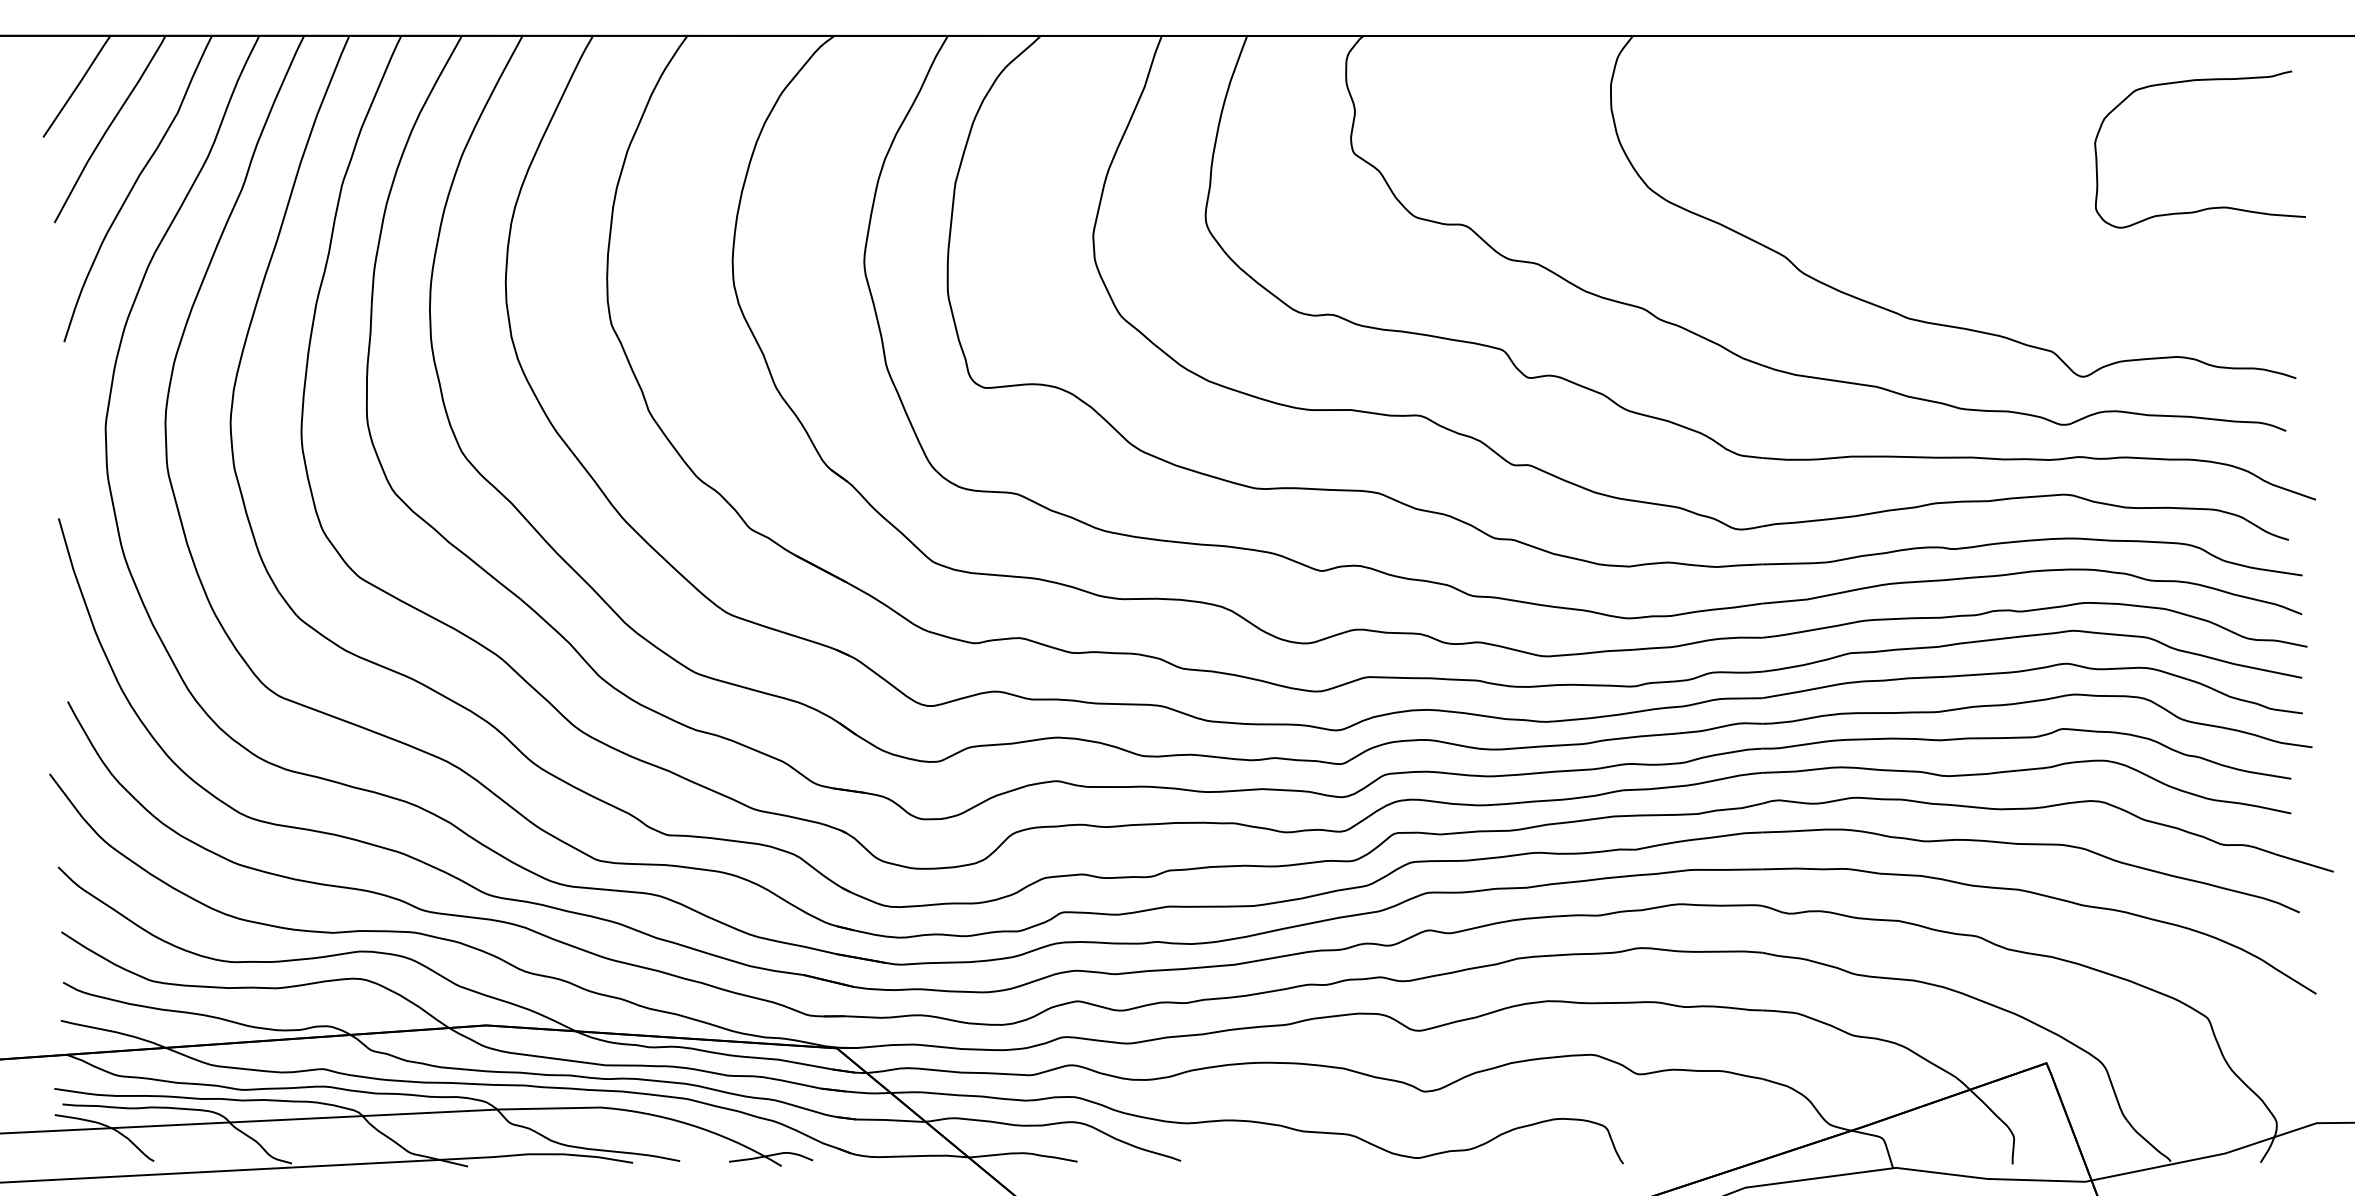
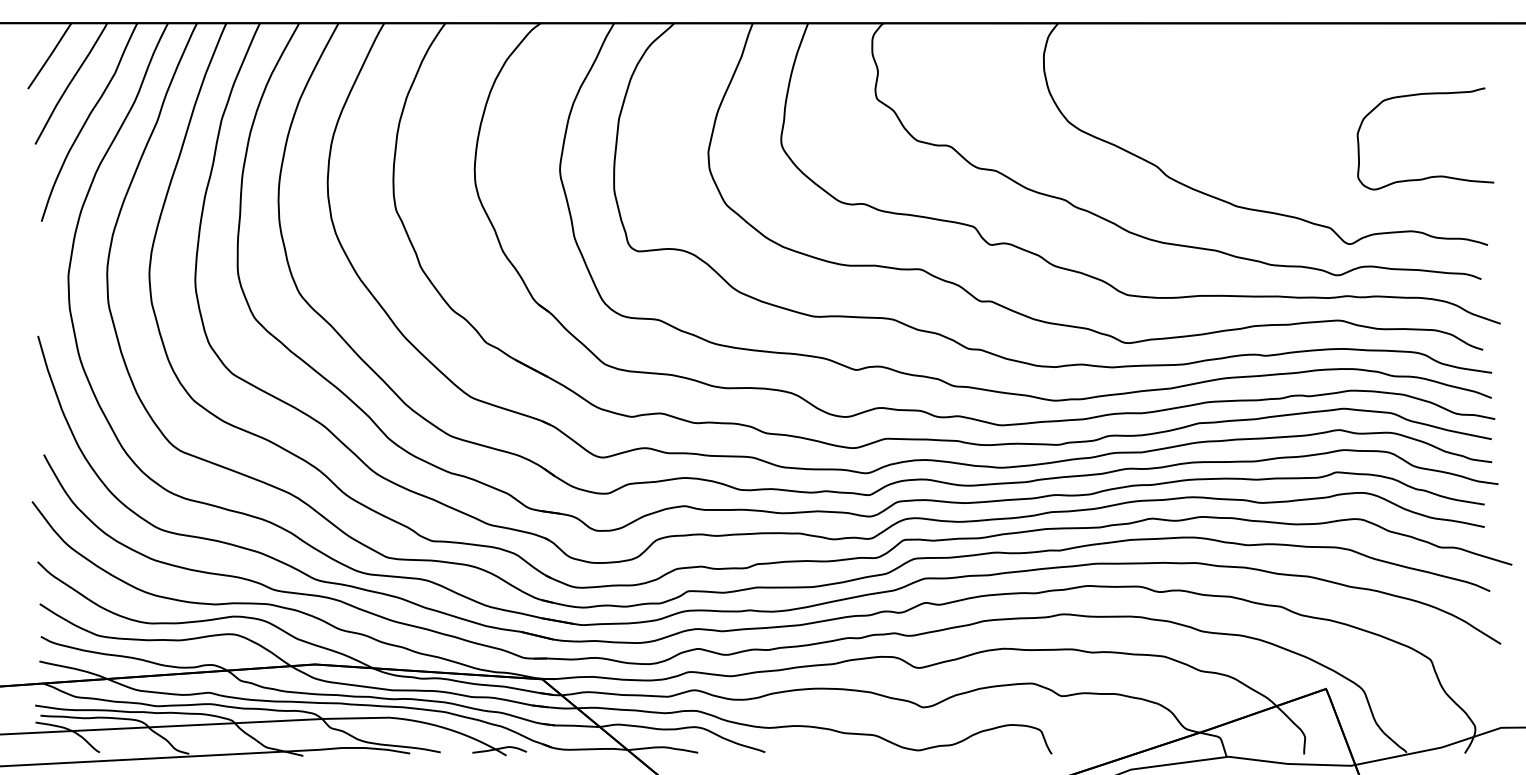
curve: (2204, 207) -> (1428, 176), moved

